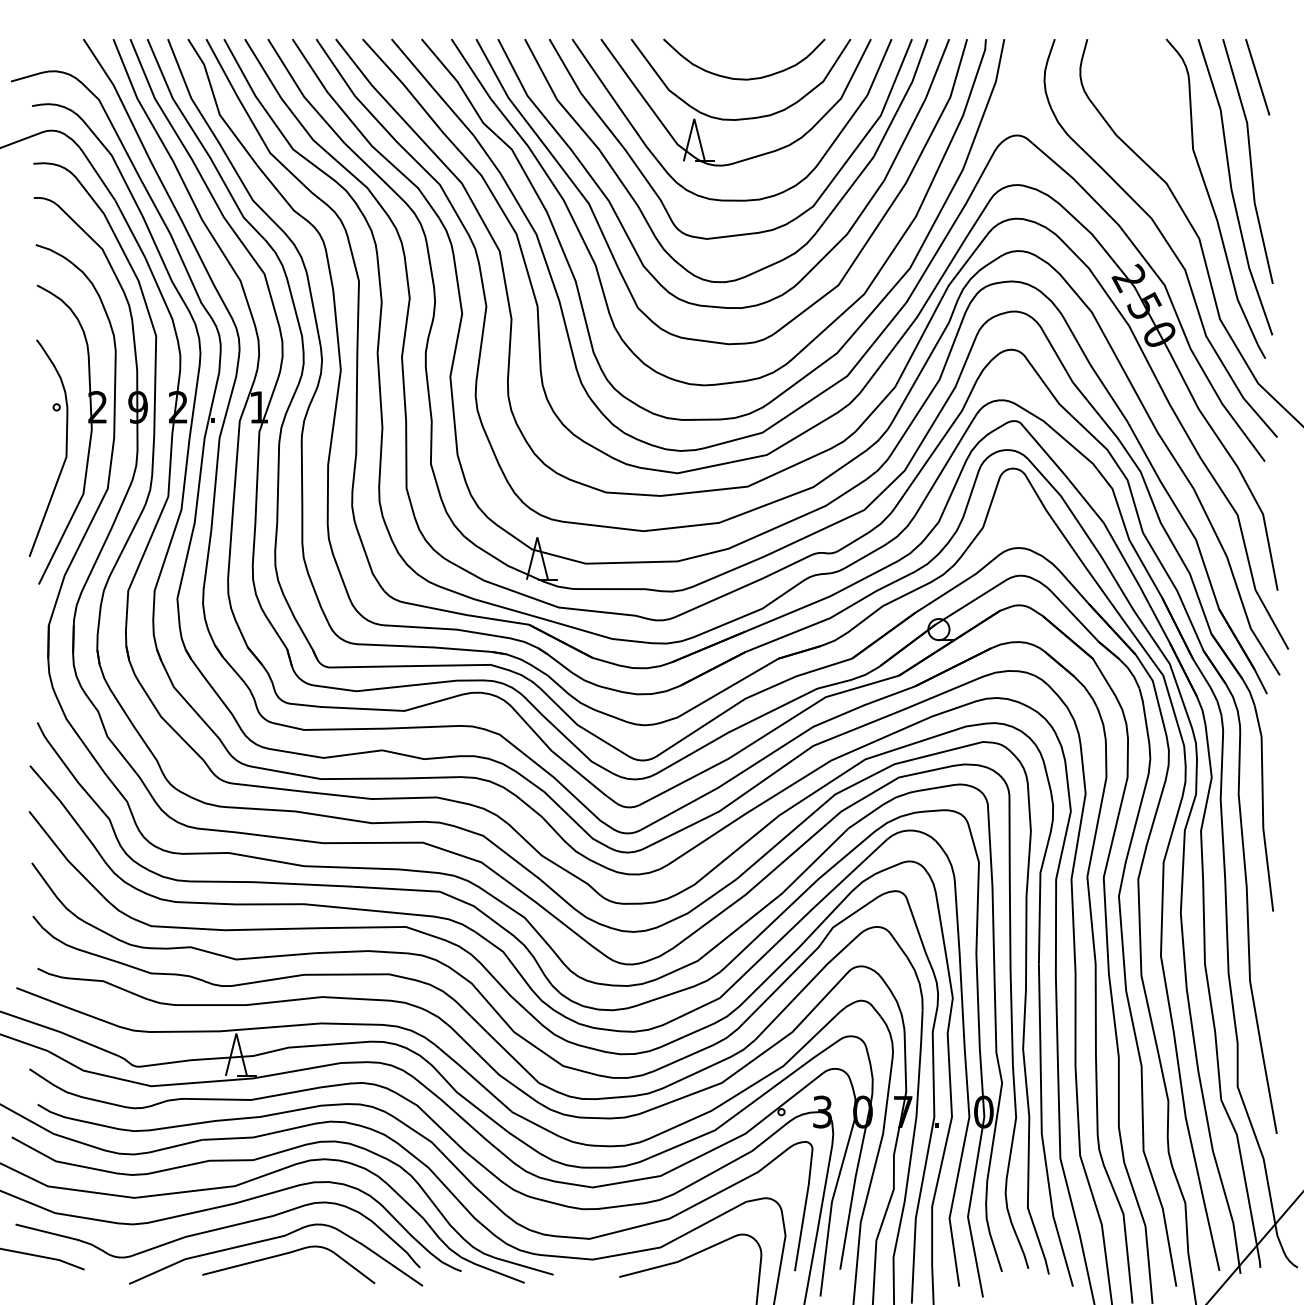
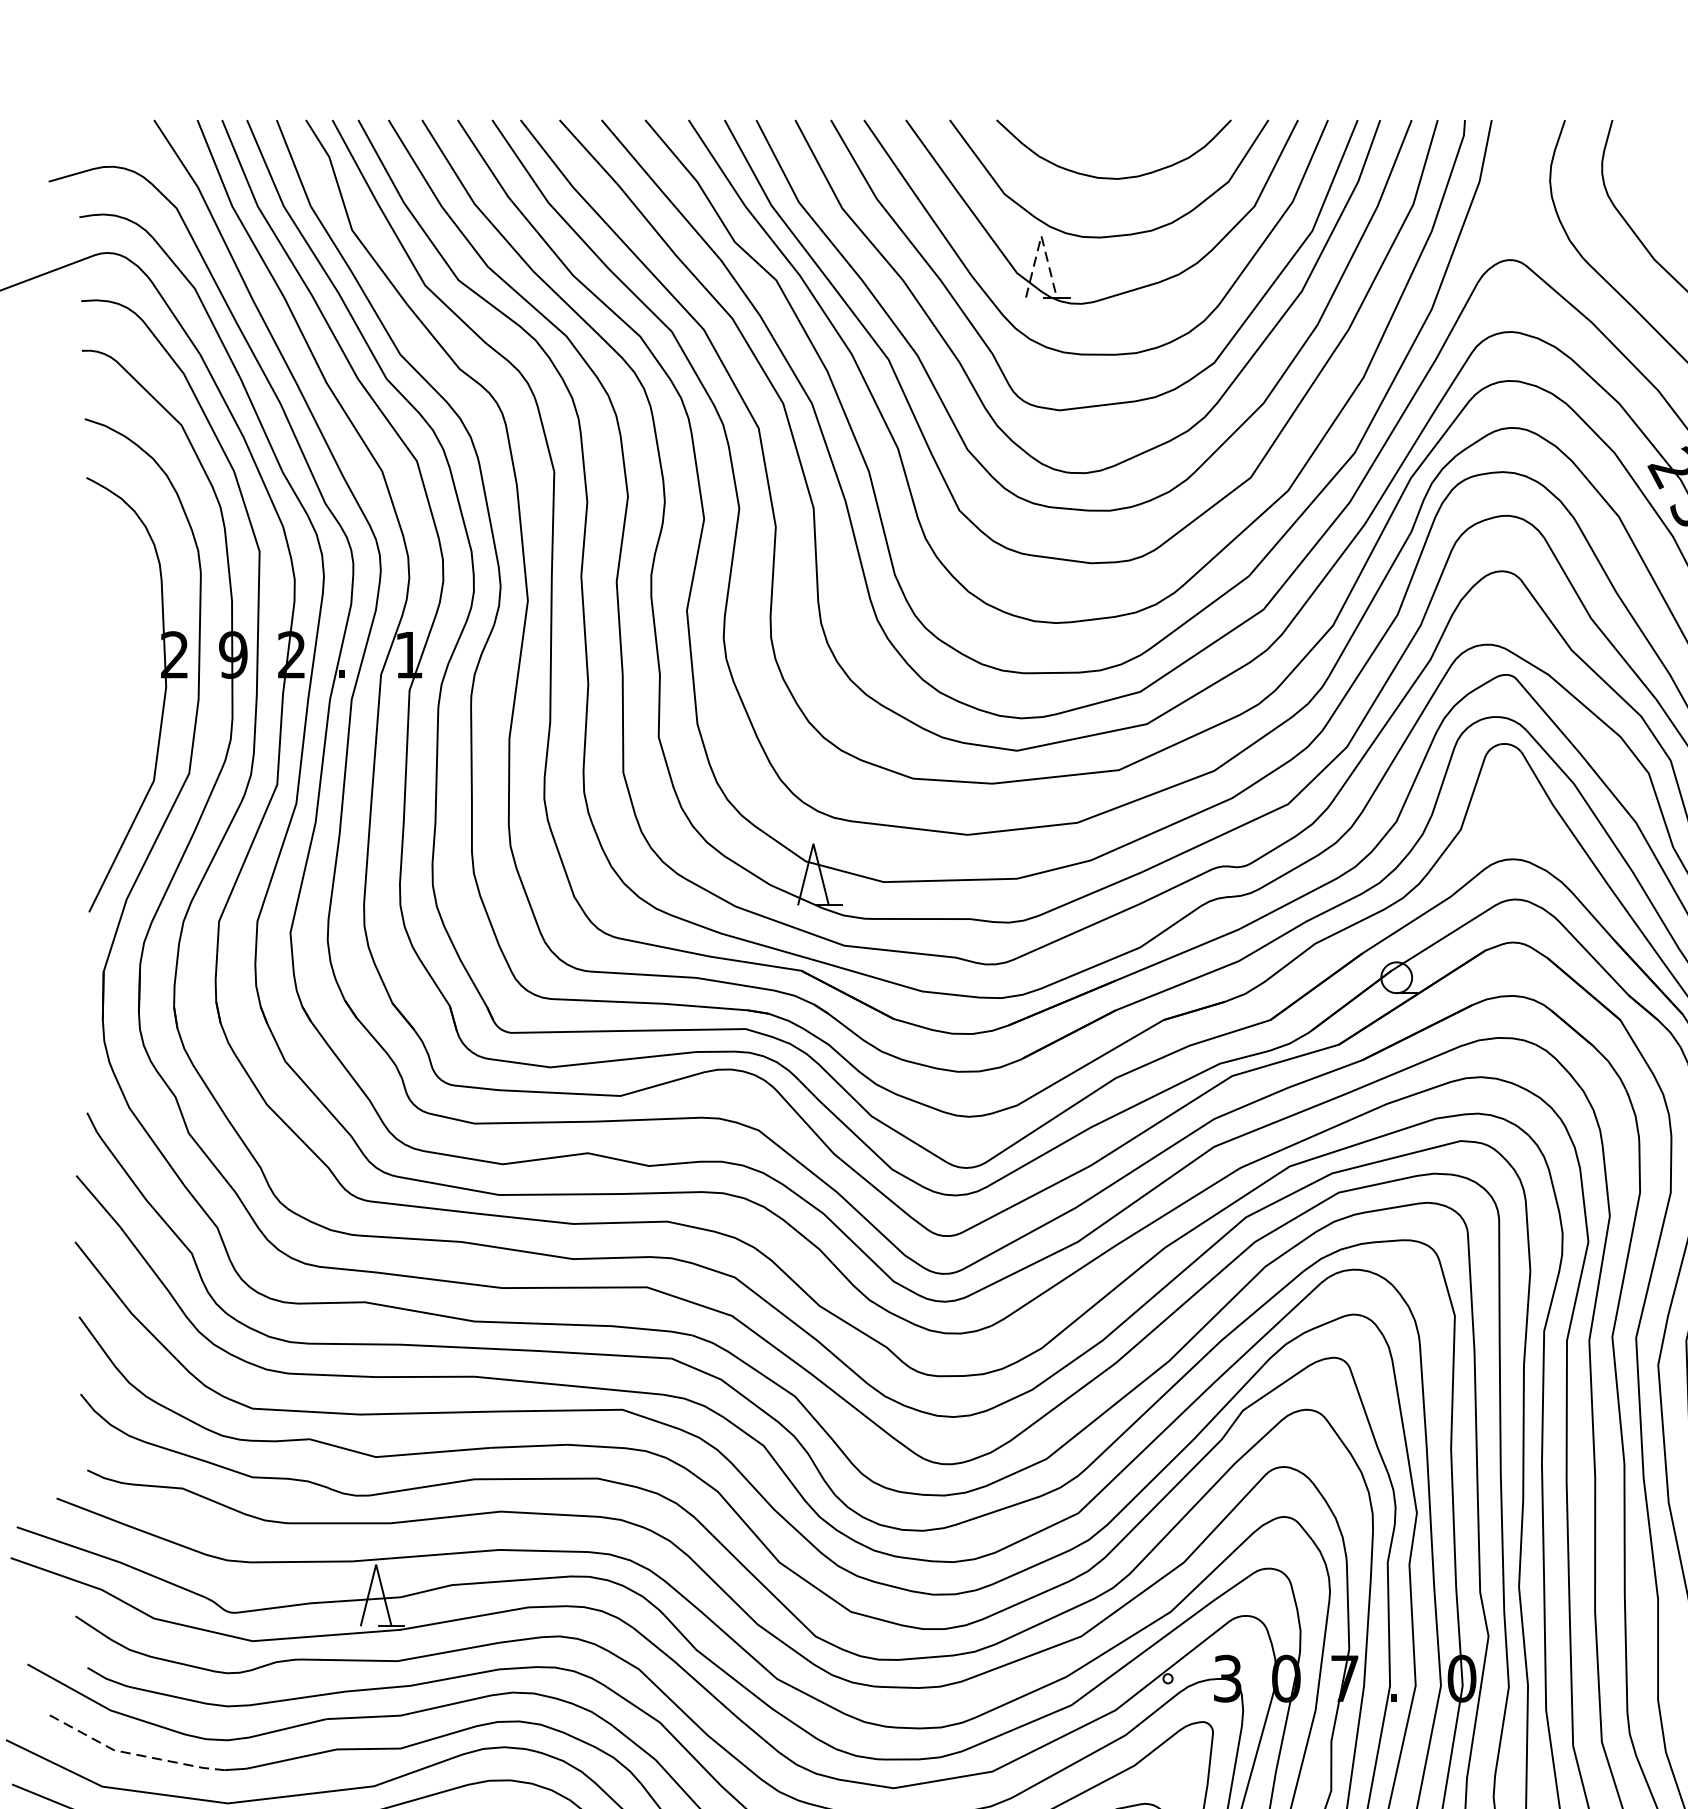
line: (694, 118) -> (1041, 235), solid -> dashed
part: (65, 447) -> (127, 713), removed
line: (69, 1164) -> (133, 1754), solid -> dashed

